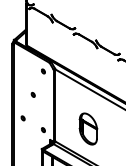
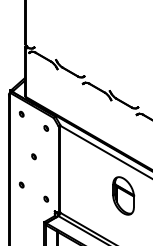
part: (22, 59) -> (21, 113), added
part: (88, 128) -> (123, 195), moved

